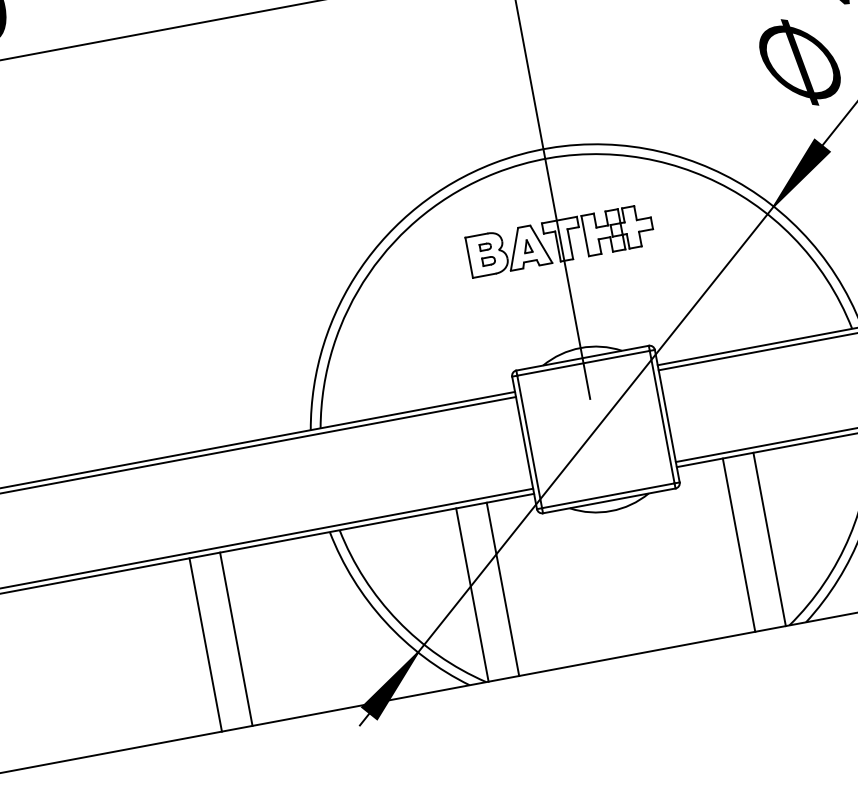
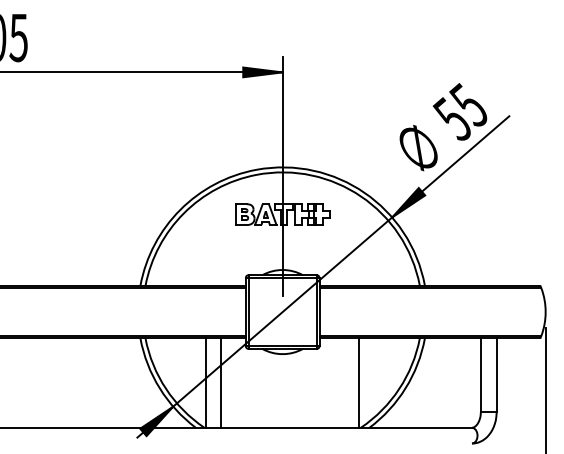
line: (739, 543) -> (343, 382), removed
line: (235, 638) -> (83, 382), removed
line: (206, 643) -> (68, 382), removed

